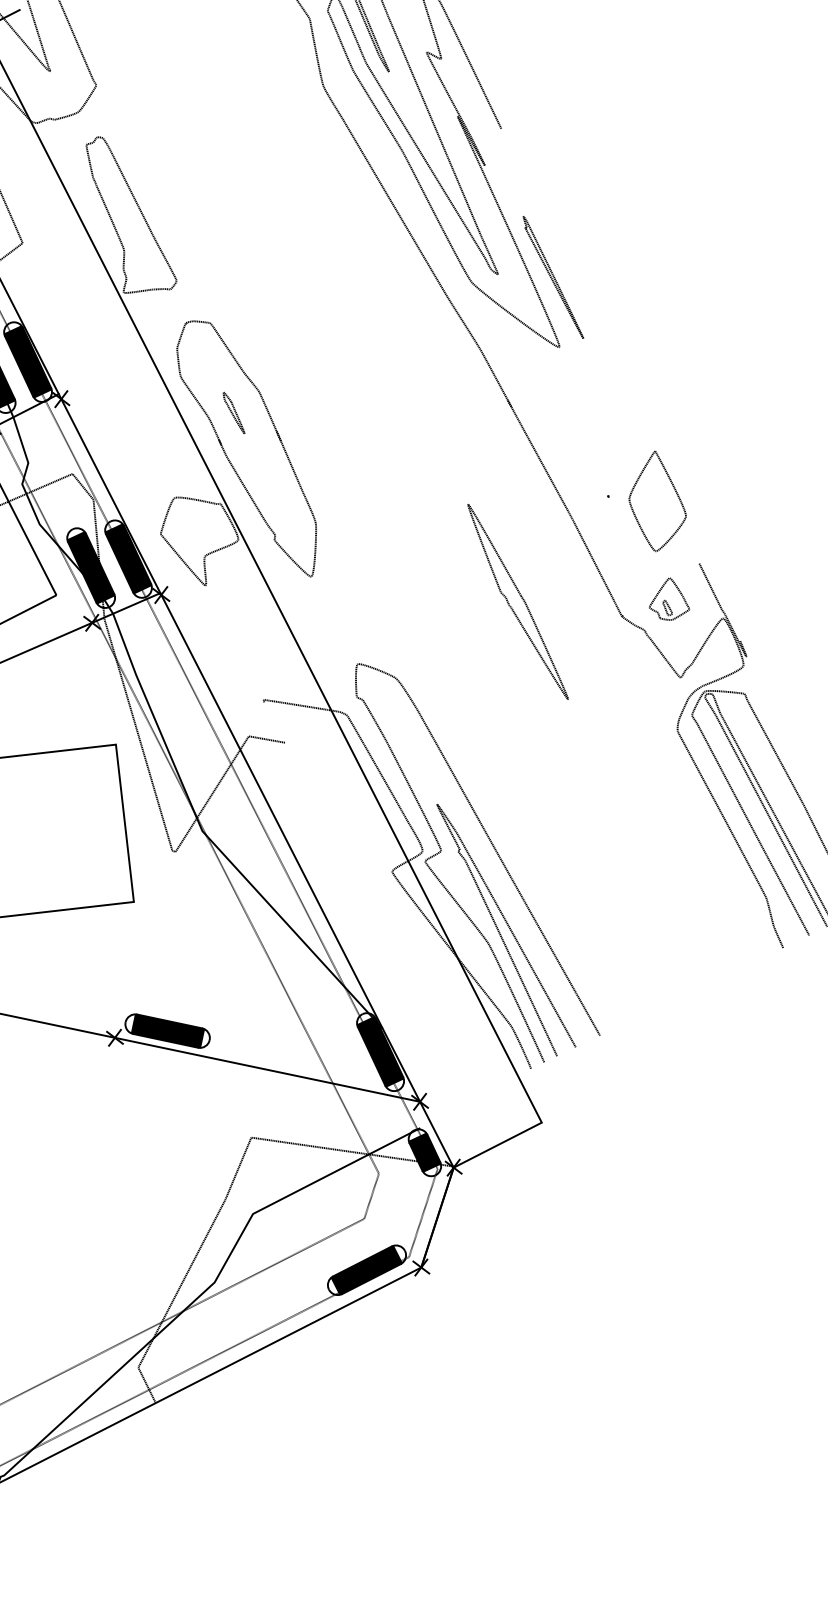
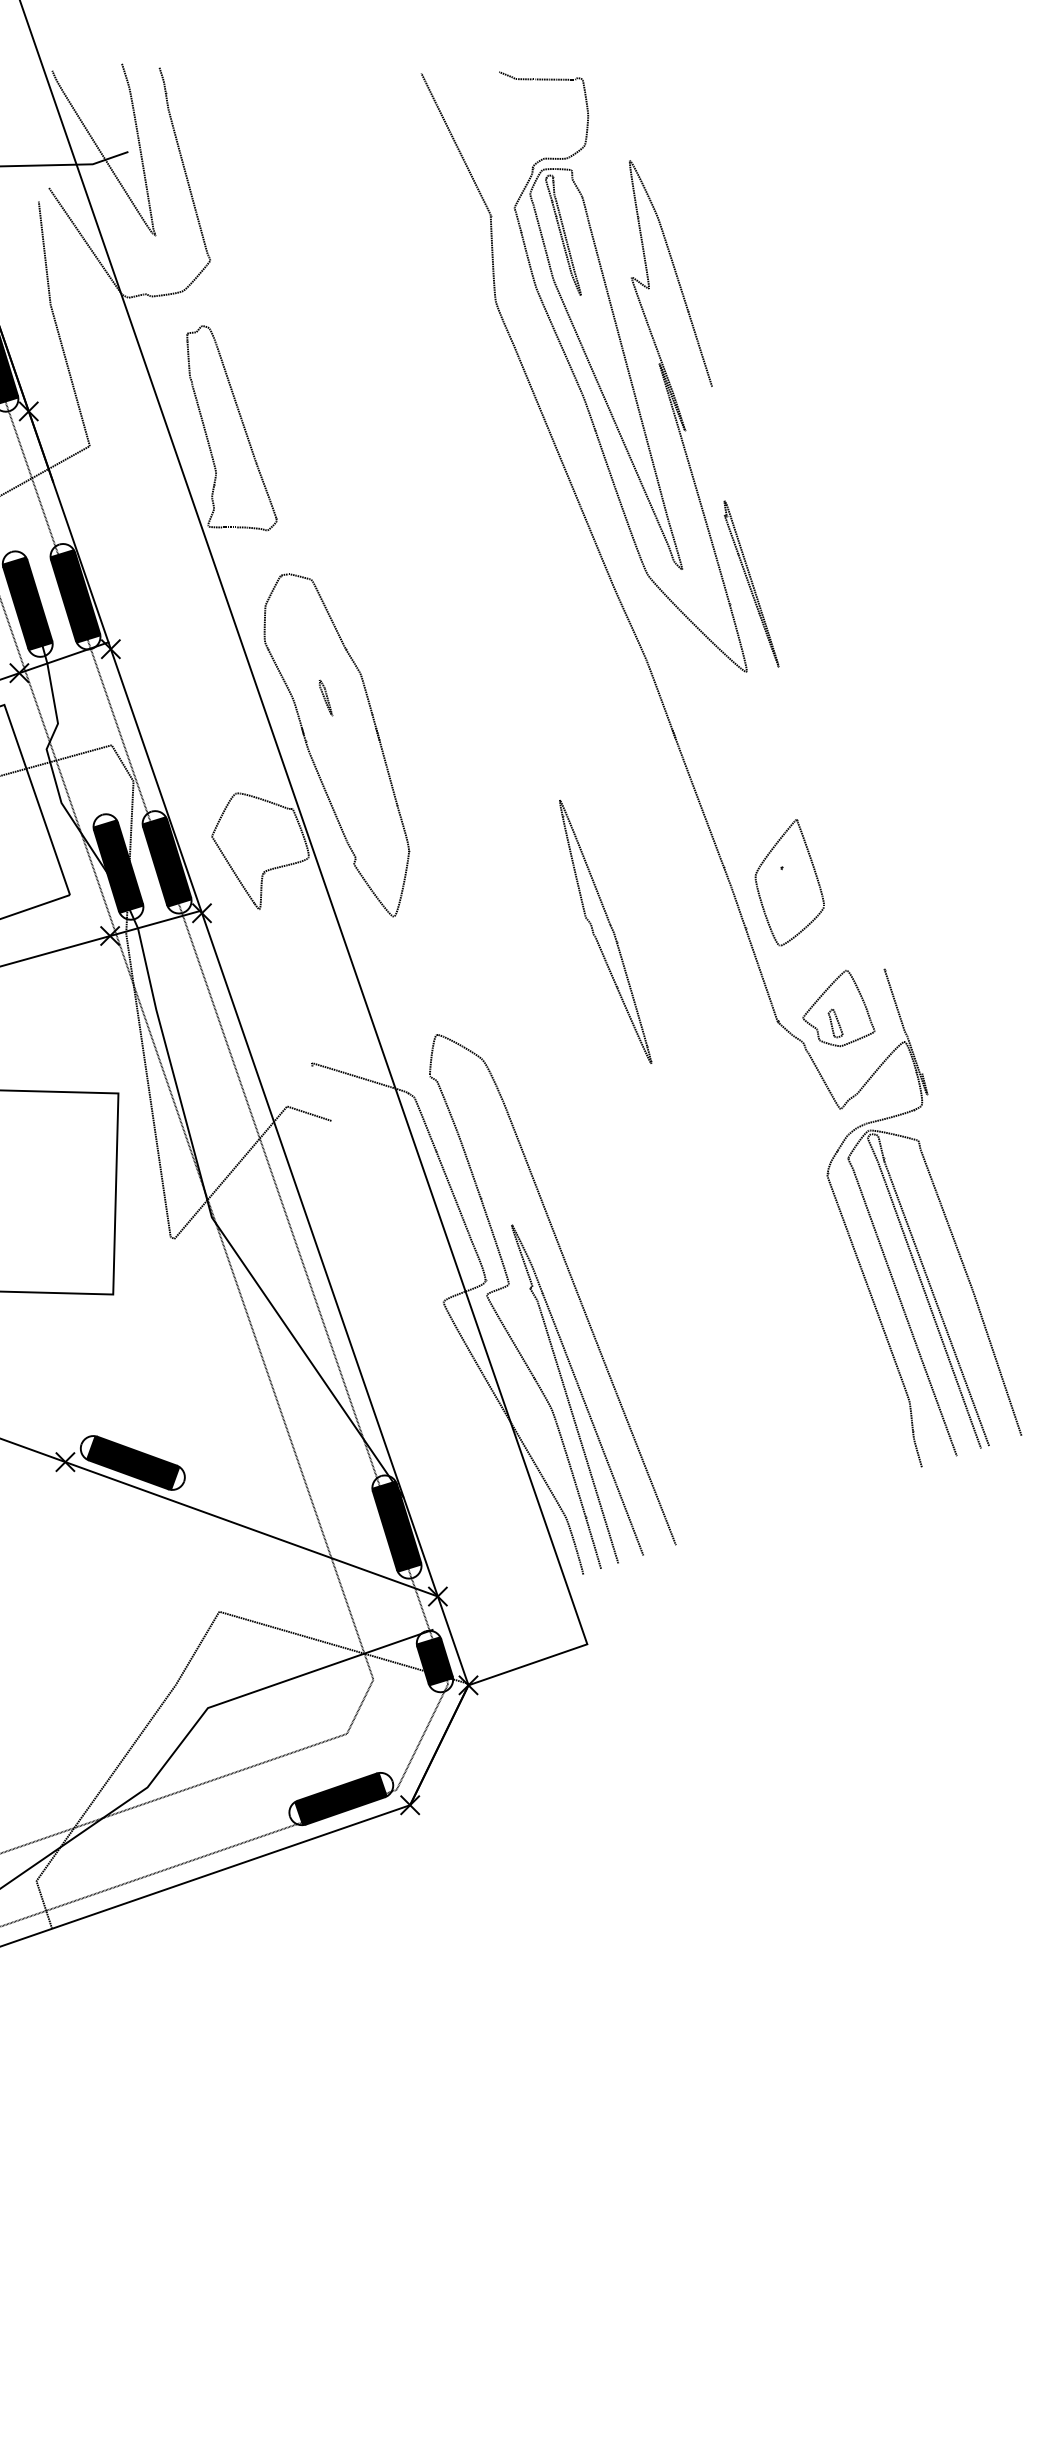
part: (233, 413) -> (325, 697), size x0.62
part: (674, 491) -> (814, 873), moved
part: (667, 599) -> (838, 1008), size x1.43
part: (517, 601) -> (605, 931), moved

